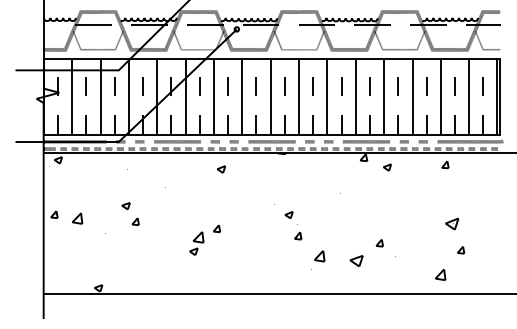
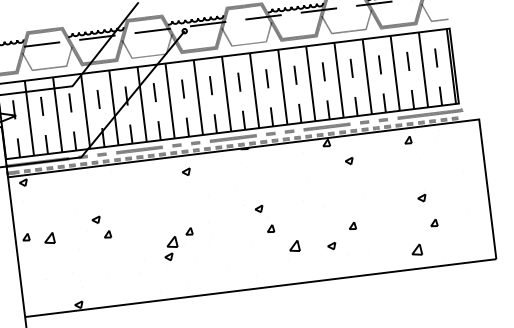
part: (387, 167) -> (349, 161), moved
part: (451, 224) -> (421, 198), size x0.62
part: (356, 260) -> (331, 245), size x0.62

